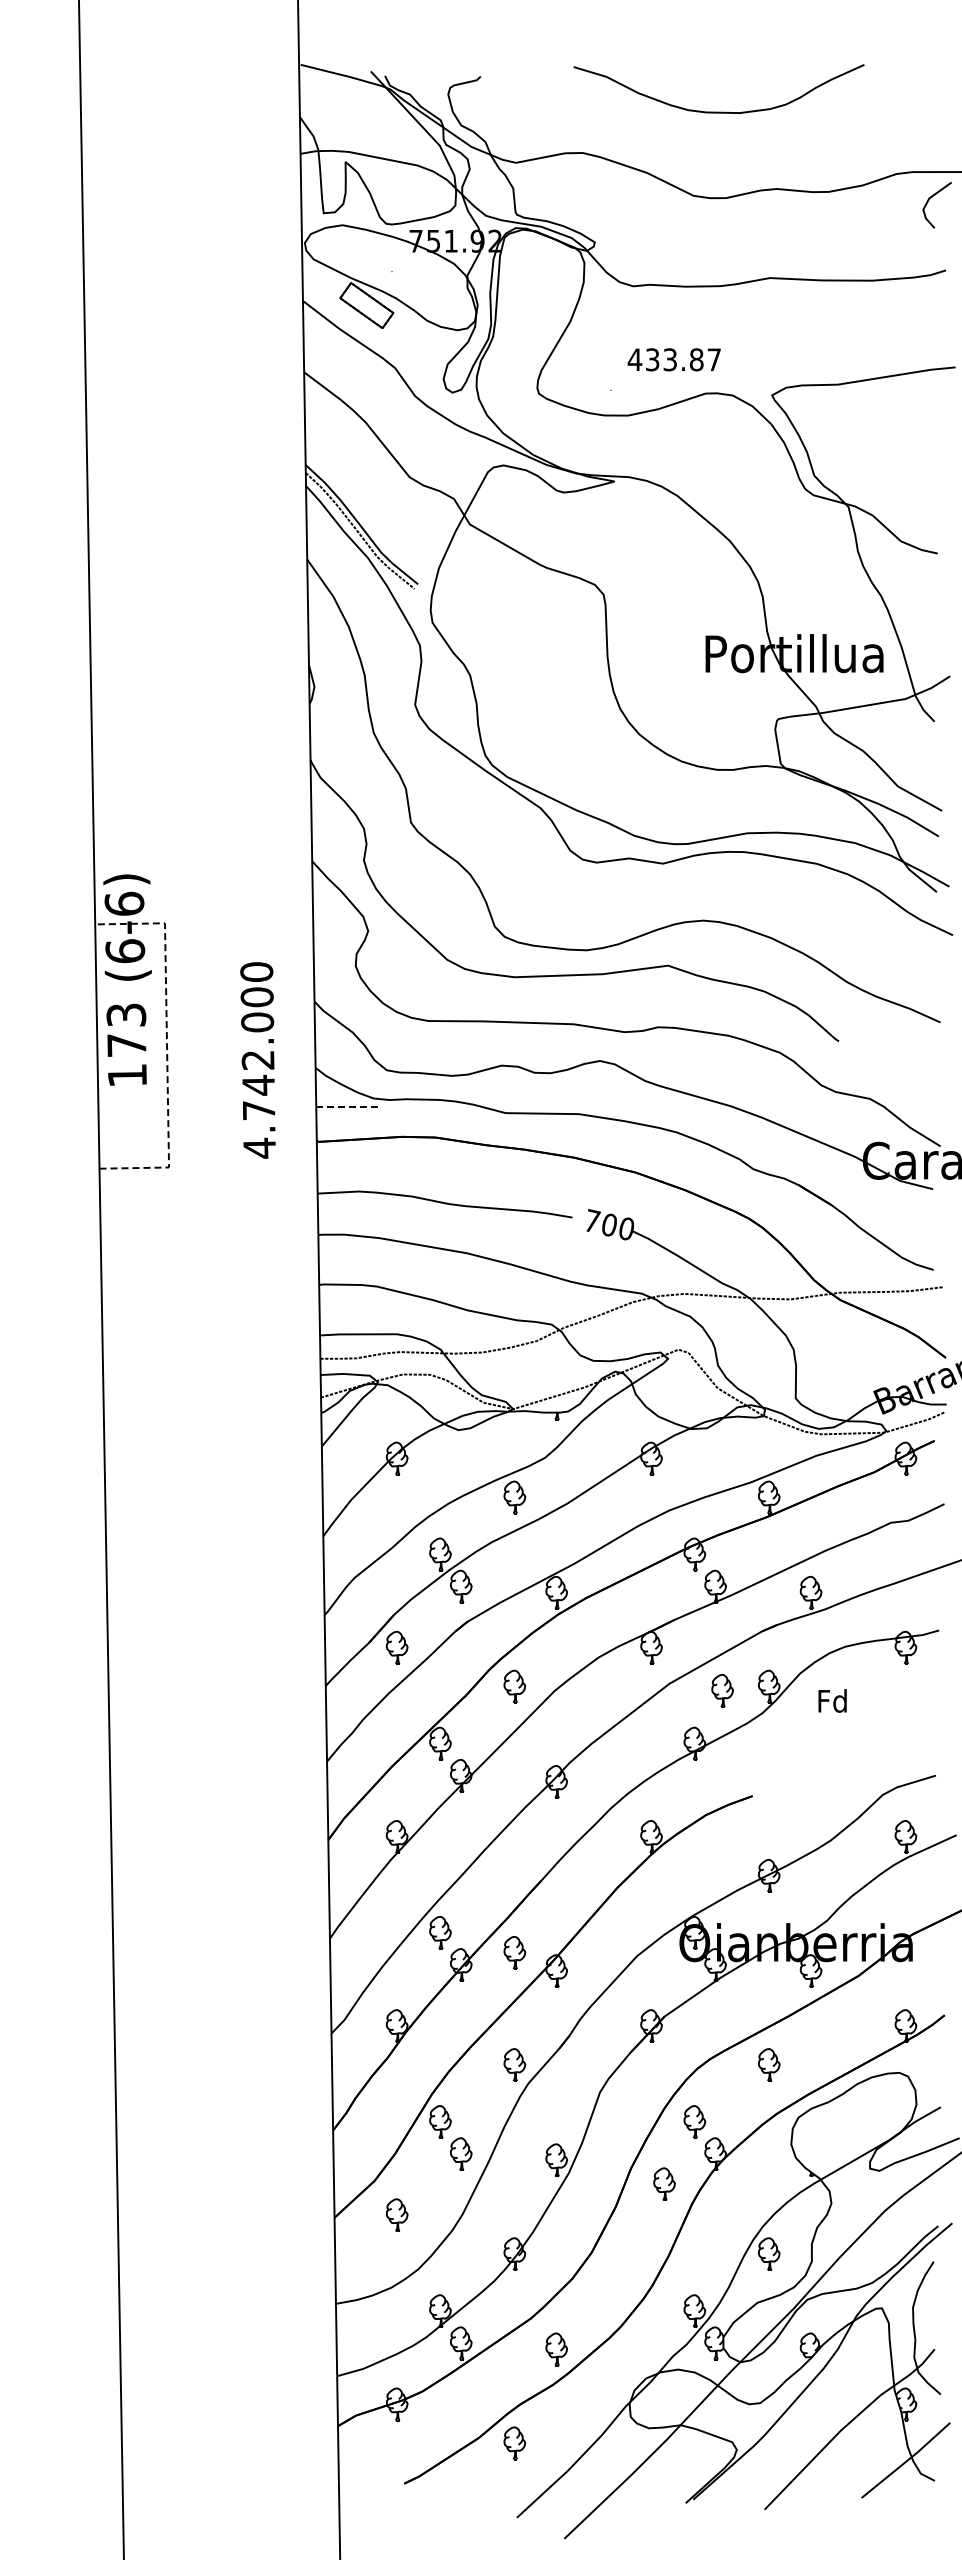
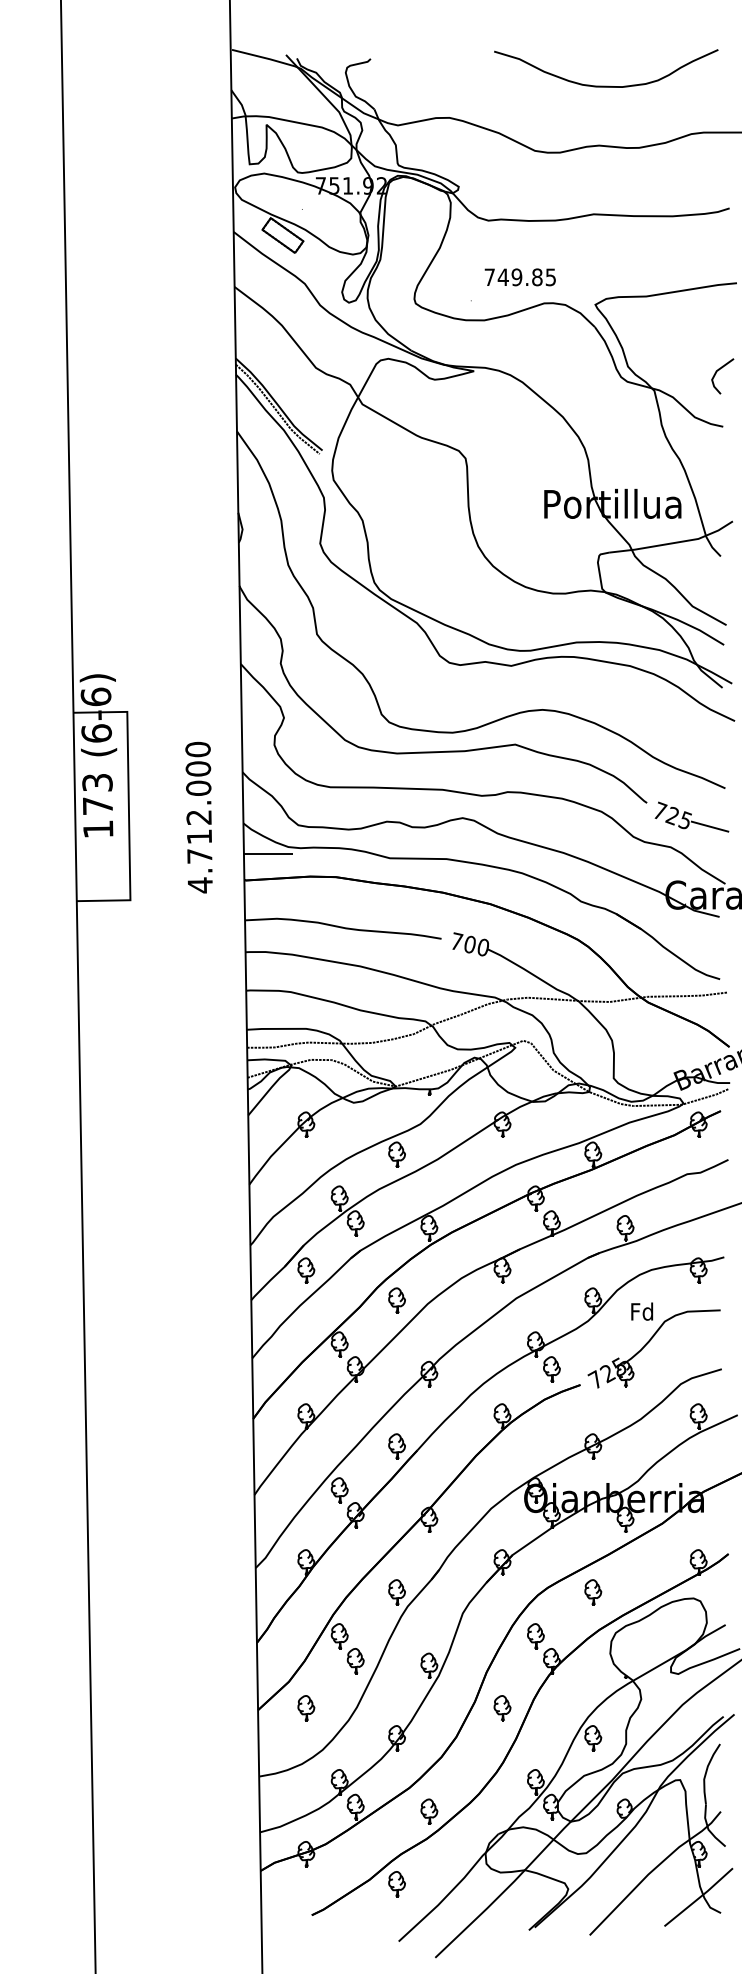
curve: (718, 111) -> (605, 85), moved
line: (928, 202) -> (716, 374), moved
text: (673, 359) -> (519, 277), 433.87 -> 749.85
line: (167, 1044) -> (129, 805), dashed -> solid
part: (897, 1059) -> (692, 816), added
text: (258, 1084) -> (199, 836), 4.742.000 -> 4.712.000
line: (348, 1106) -> (268, 853), dashed -> solid
part: (722, 1690) -> (551, 1369), moved
part: (840, 1742) -> (648, 1343), added
part: (514, 1952) -> (396, 1446), moved
part: (664, 2183) -> (502, 1707), moved

